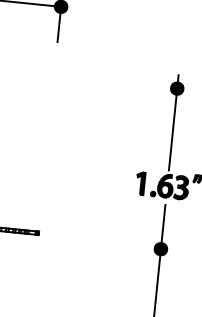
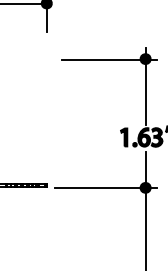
line: (130, 85) -> (108, 60), added
line: (110, 243) -> (105, 187), added

